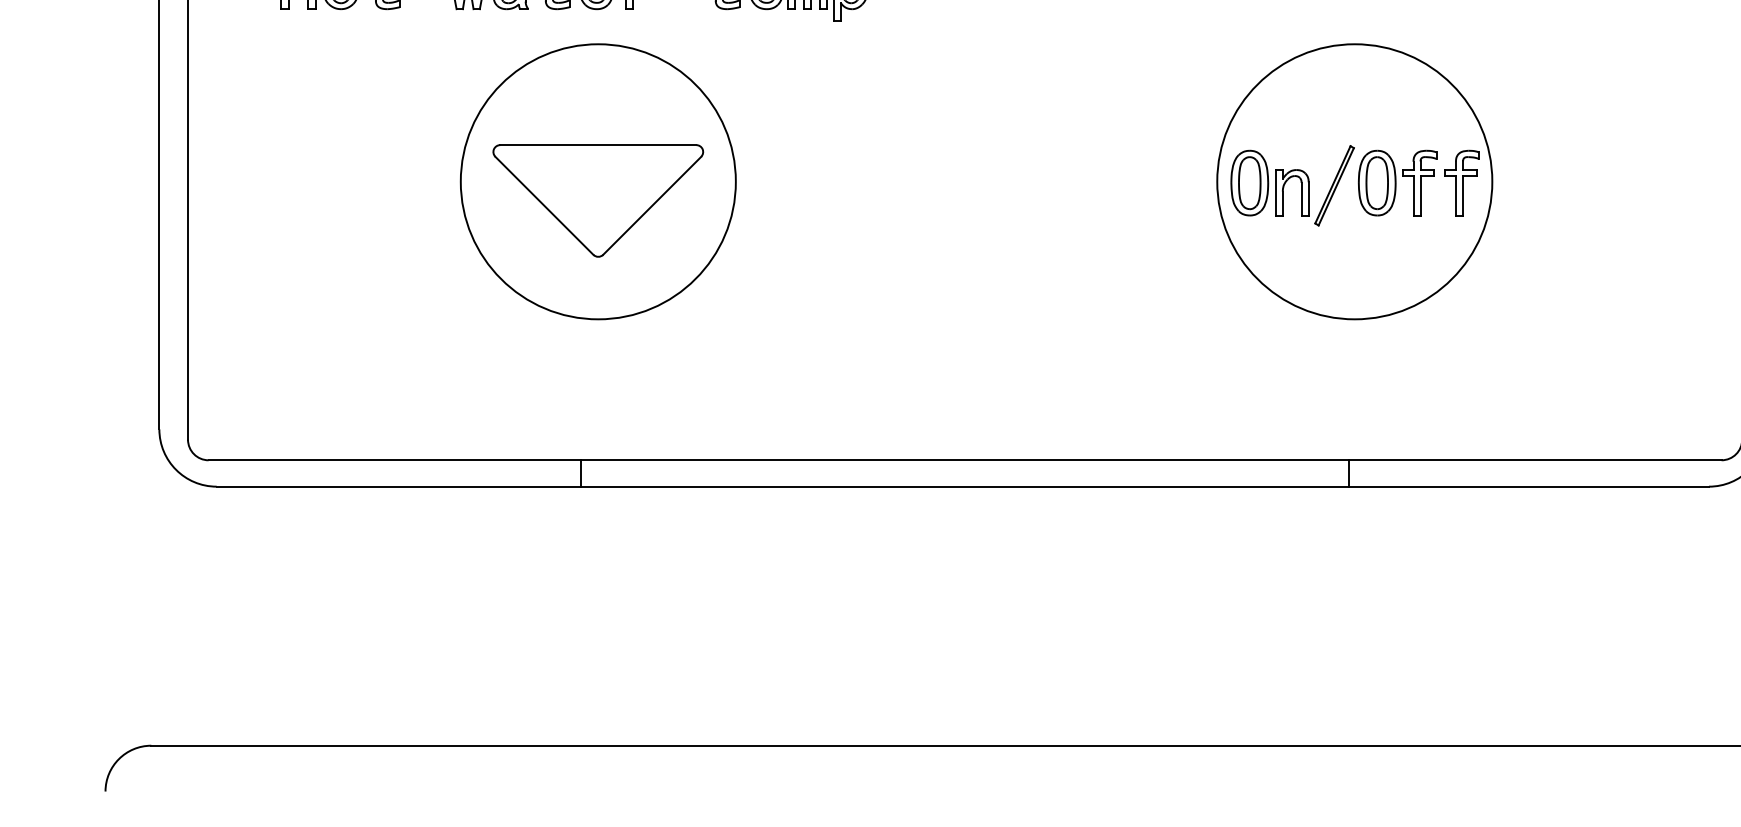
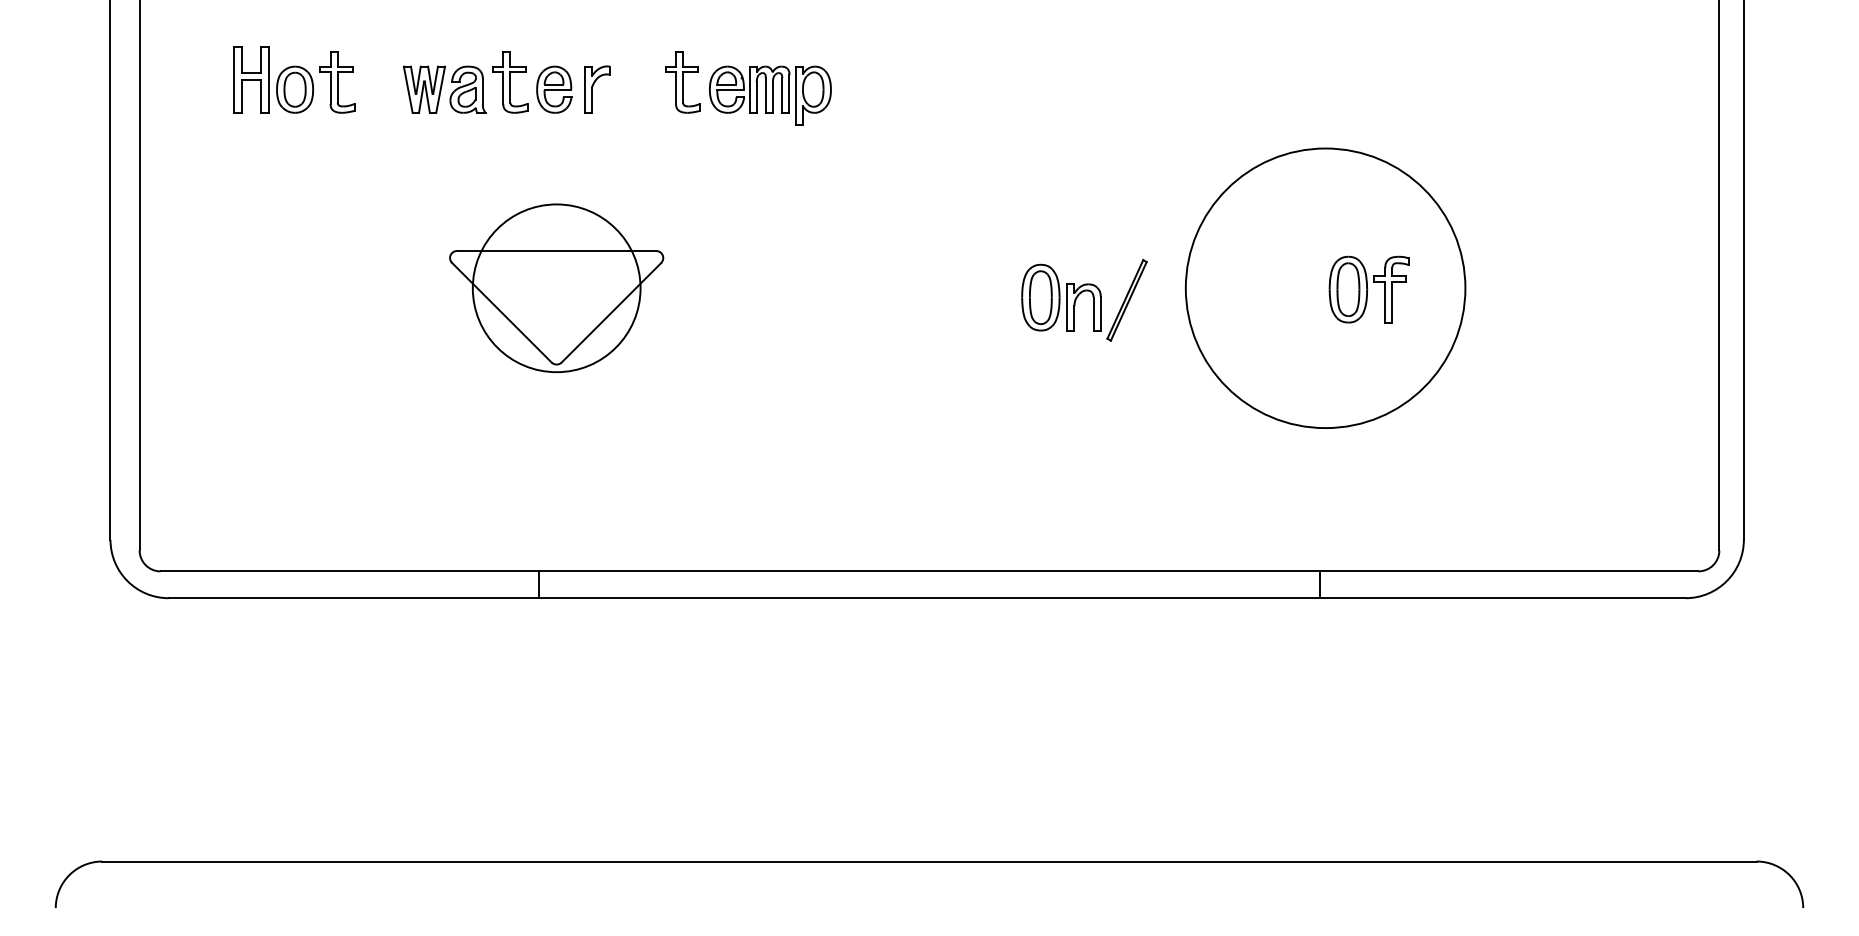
part: (1287, 180) -> (1079, 295), moved
circle: (598, 181) -> (556, 288), size x0.6
part: (1461, 182) -> (1434, 289), removed

